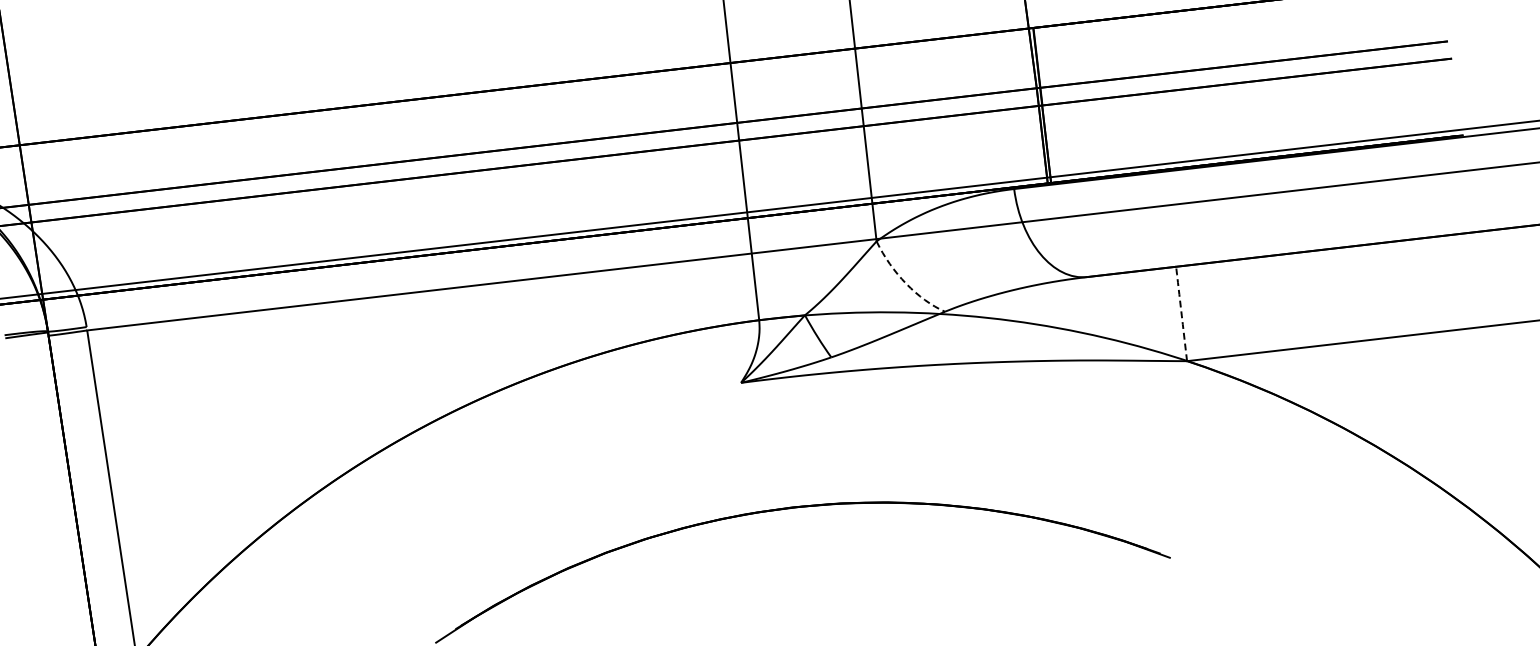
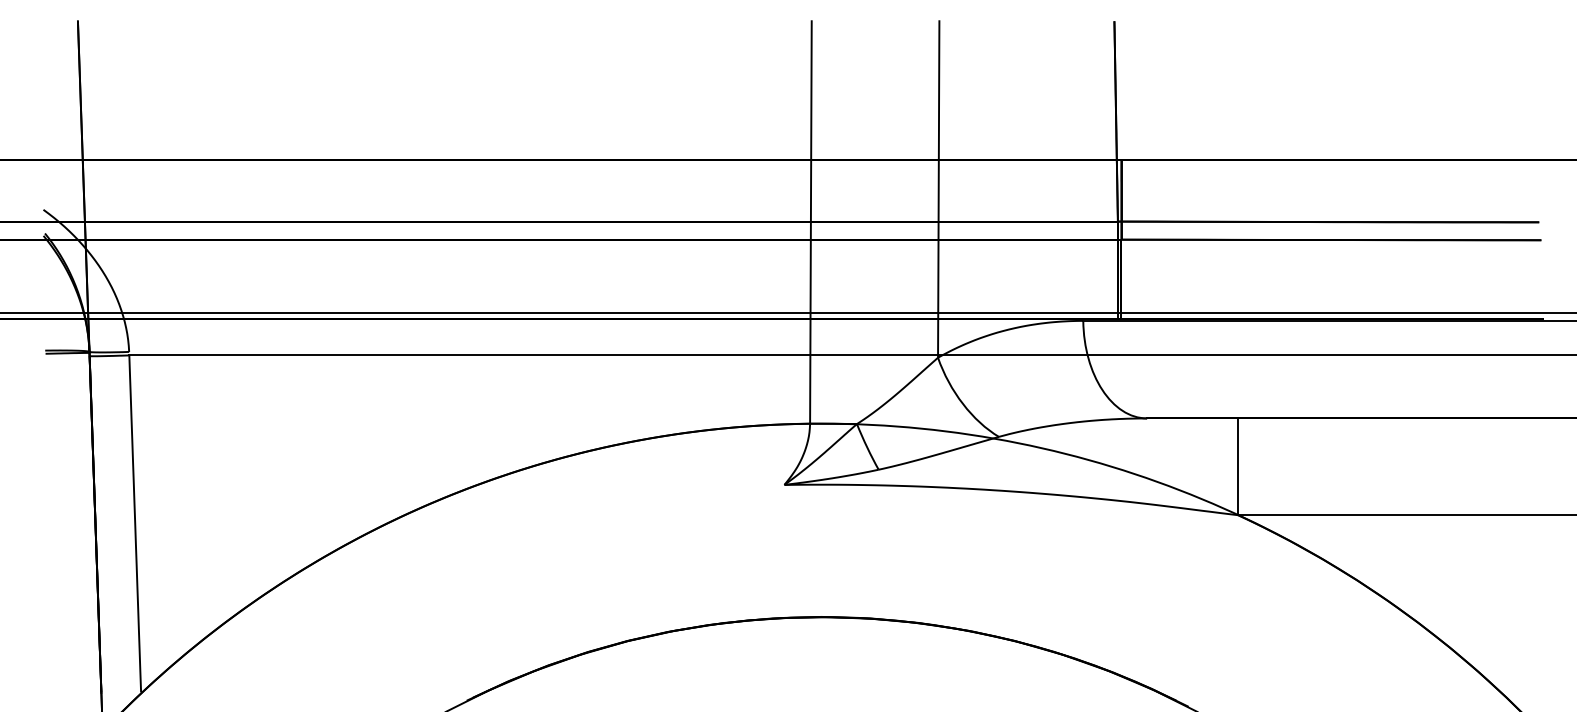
arc: (904, 282) -> (961, 402), dashed -> solid
arc: (1180, 307) -> (1237, 460), dashed -> solid

